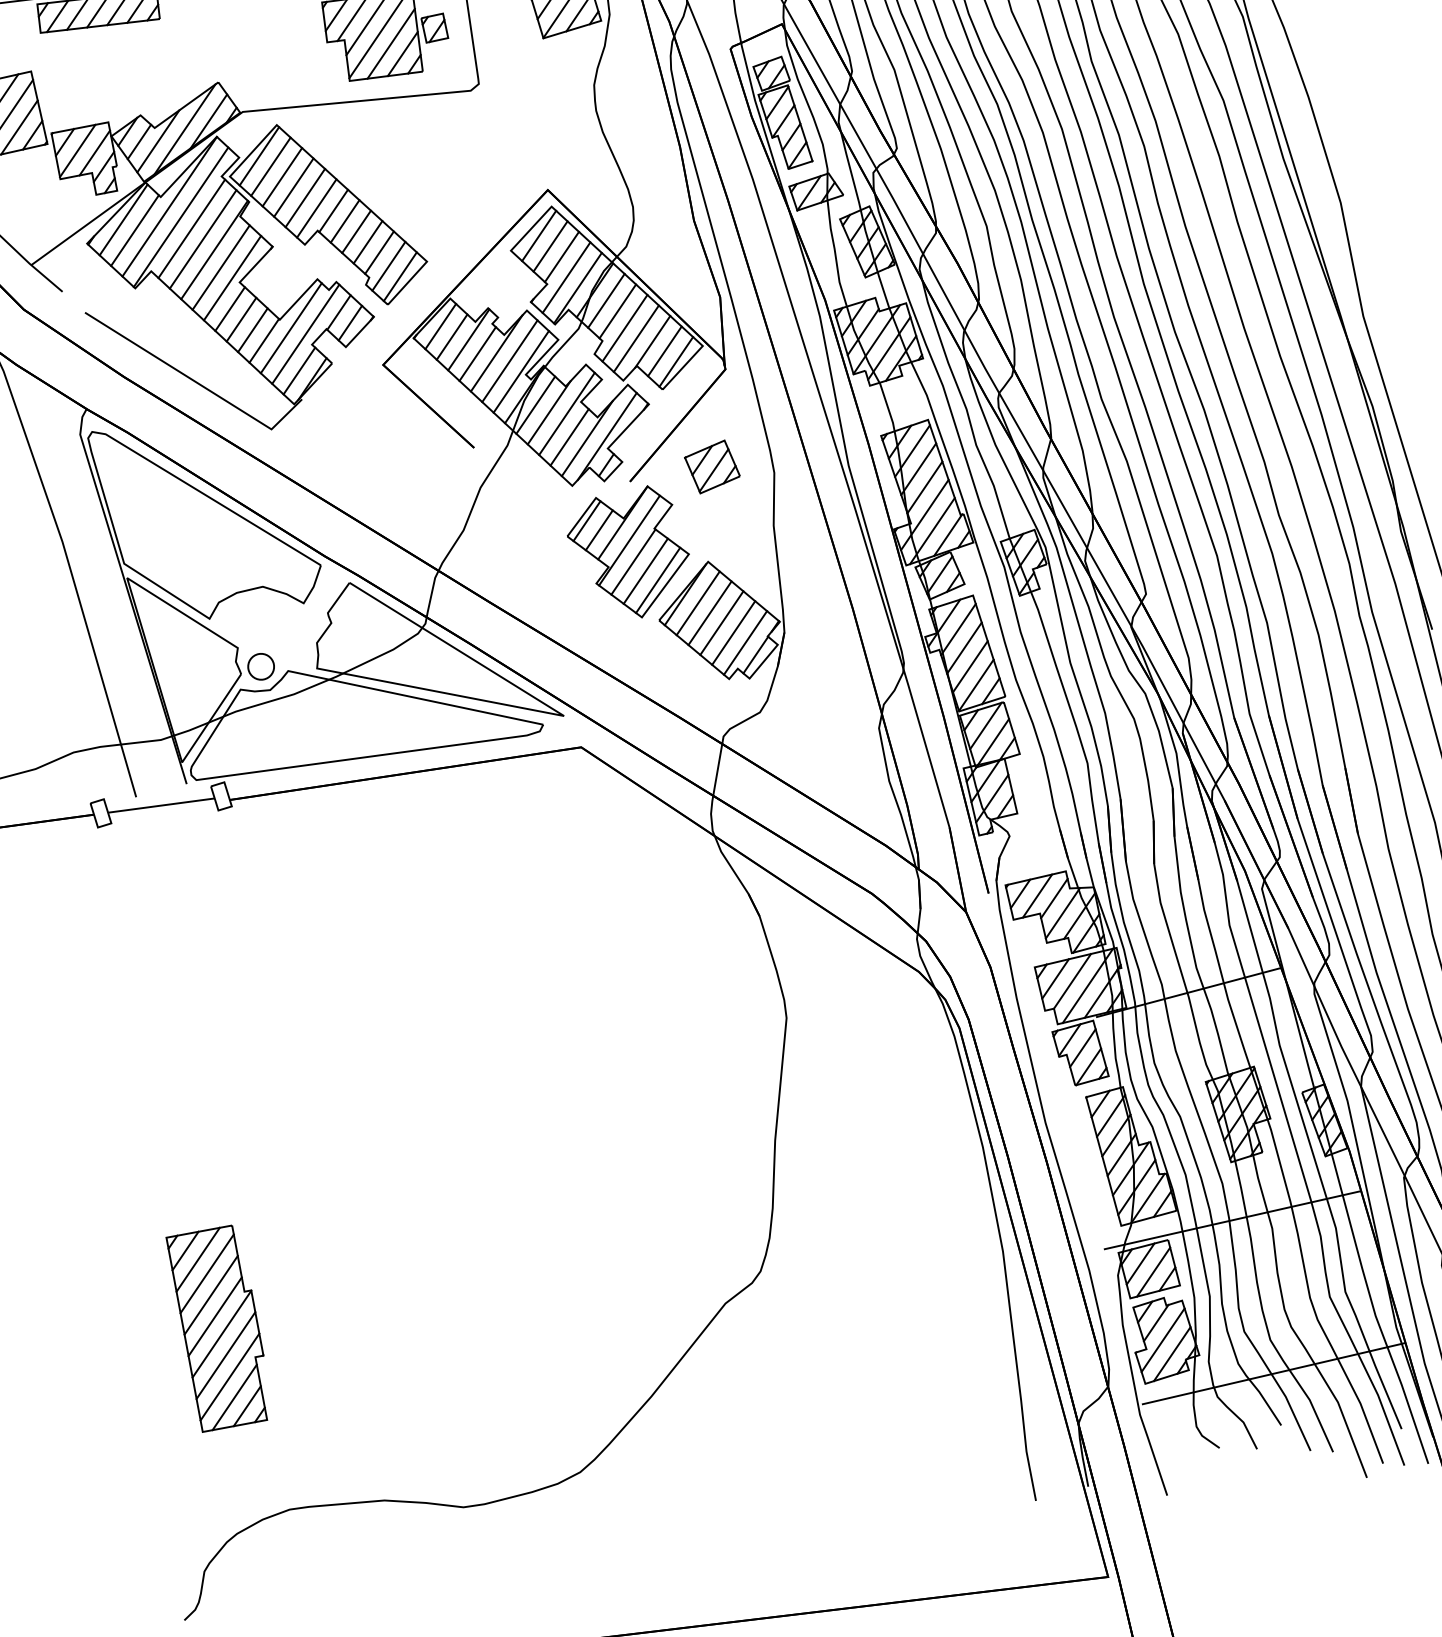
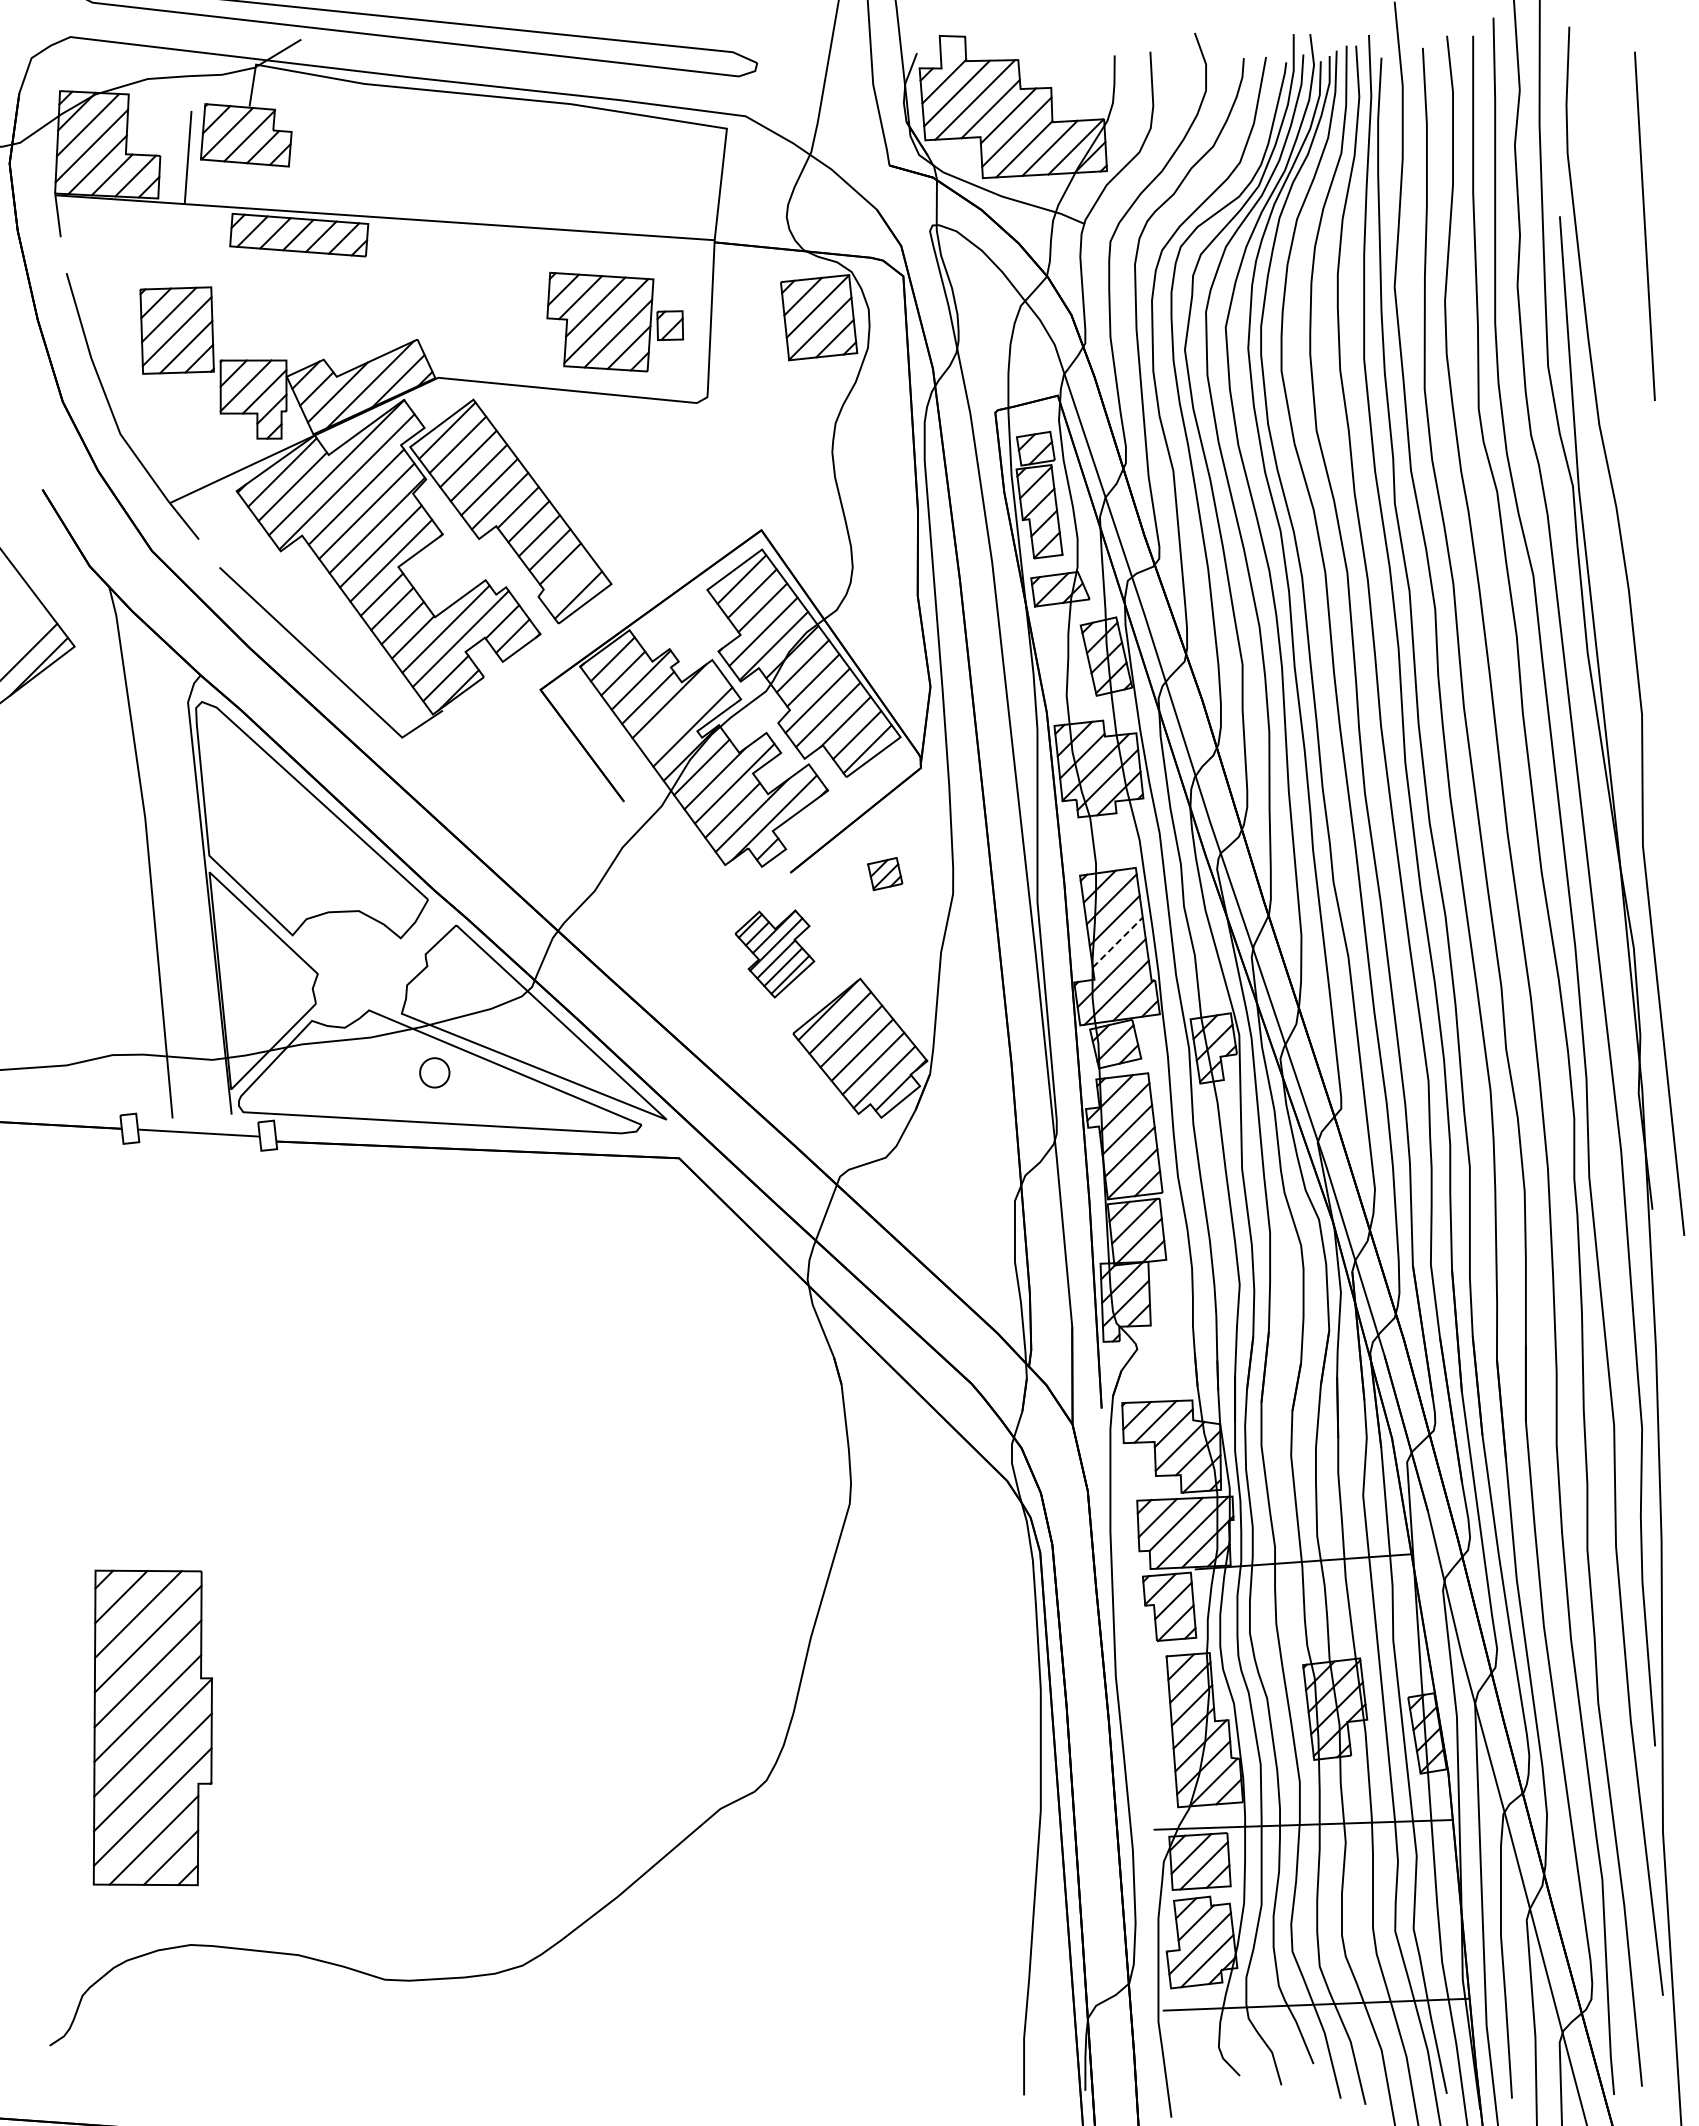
line: (388, 265) -> (567, 580), removed
line: (509, 360) -> (682, 712), removed
part: (711, 466) -> (884, 873), size x0.6
line: (925, 487) -> (1118, 942), solid -> dashed
part: (629, 554) -> (774, 953), size x0.6
circle: (260, 666) -> (434, 1072), moved
part: (220, 1327) -> (152, 1727), size x1.4

